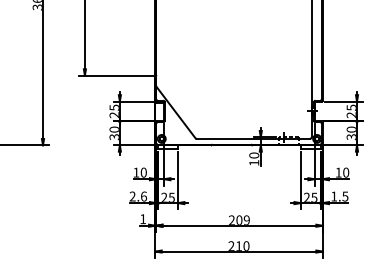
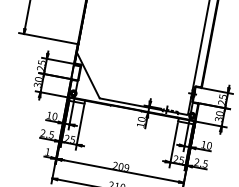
text: (143, 196) -> (51, 134), 2.6 -> 2.5
text: (334, 196) -> (197, 162), 1.5 -> 2.5

